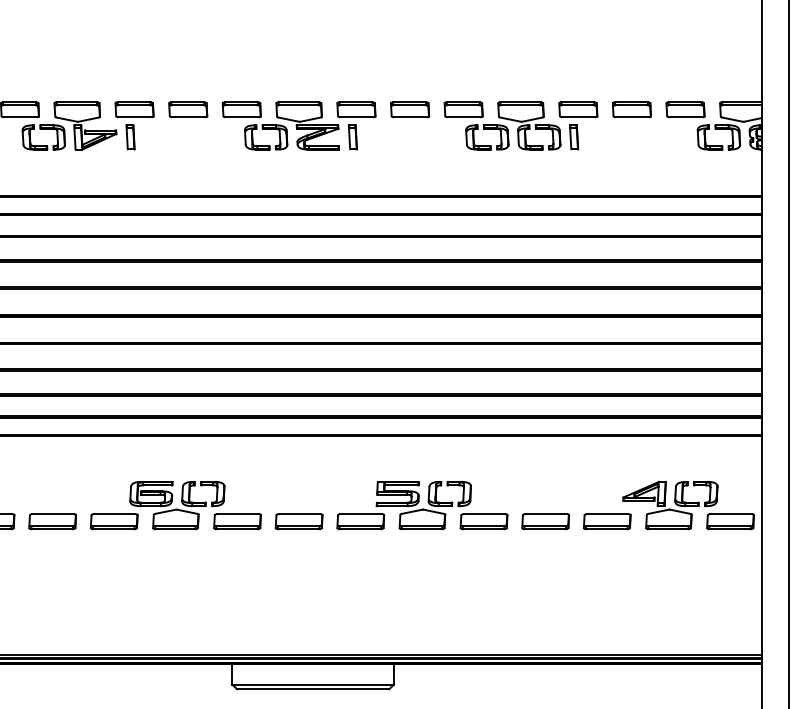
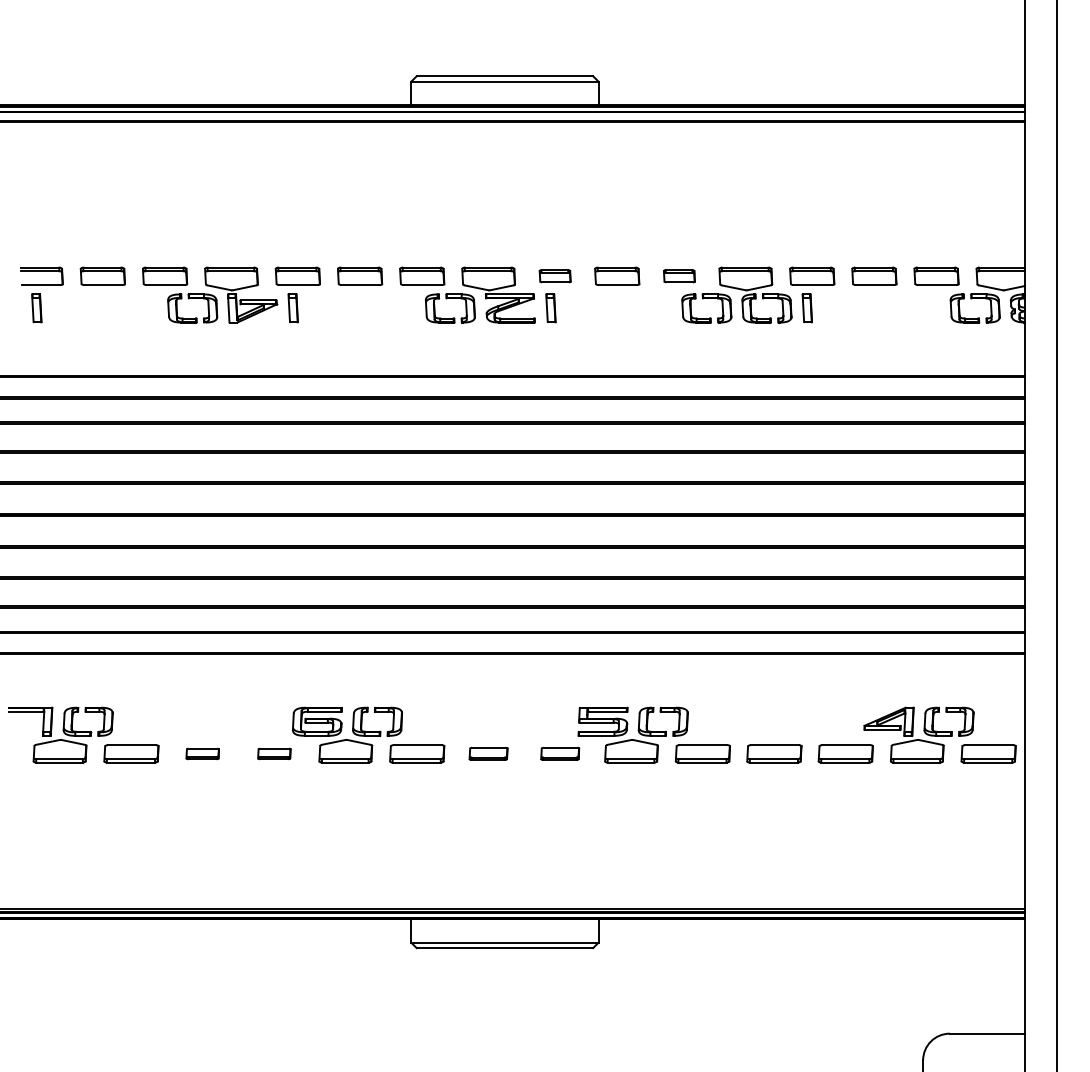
part: (356, 109) -> (555, 275), size x0.7
part: (463, 109) -> (679, 275), size x0.7
part: (52, 521) -> (202, 753), size x0.6
part: (114, 521) -> (274, 753), size x0.6
part: (299, 521) -> (488, 753), size x0.7
part: (361, 521) -> (560, 753), size x0.7

